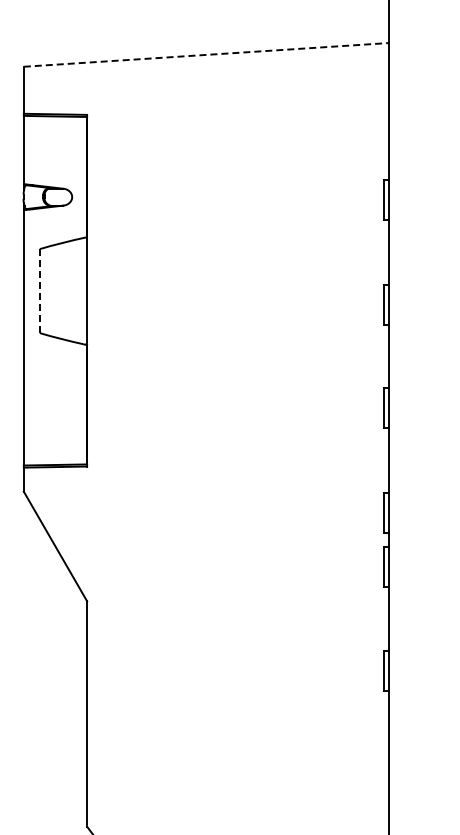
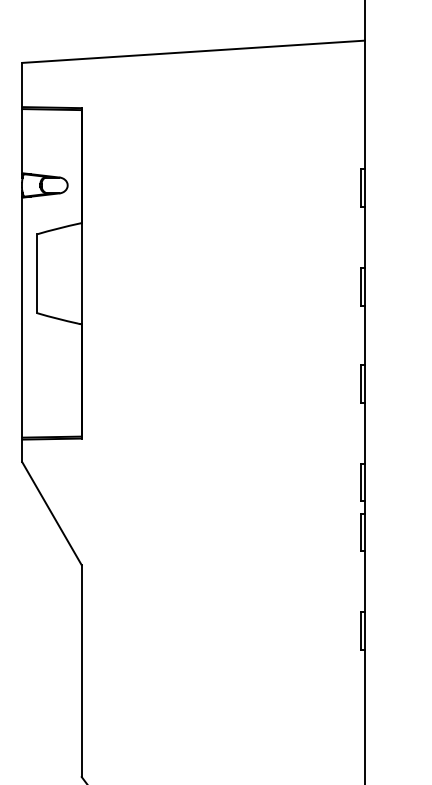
line: (206, 54) -> (193, 51), dashed -> solid
line: (39, 291) -> (36, 274), dashed -> solid

